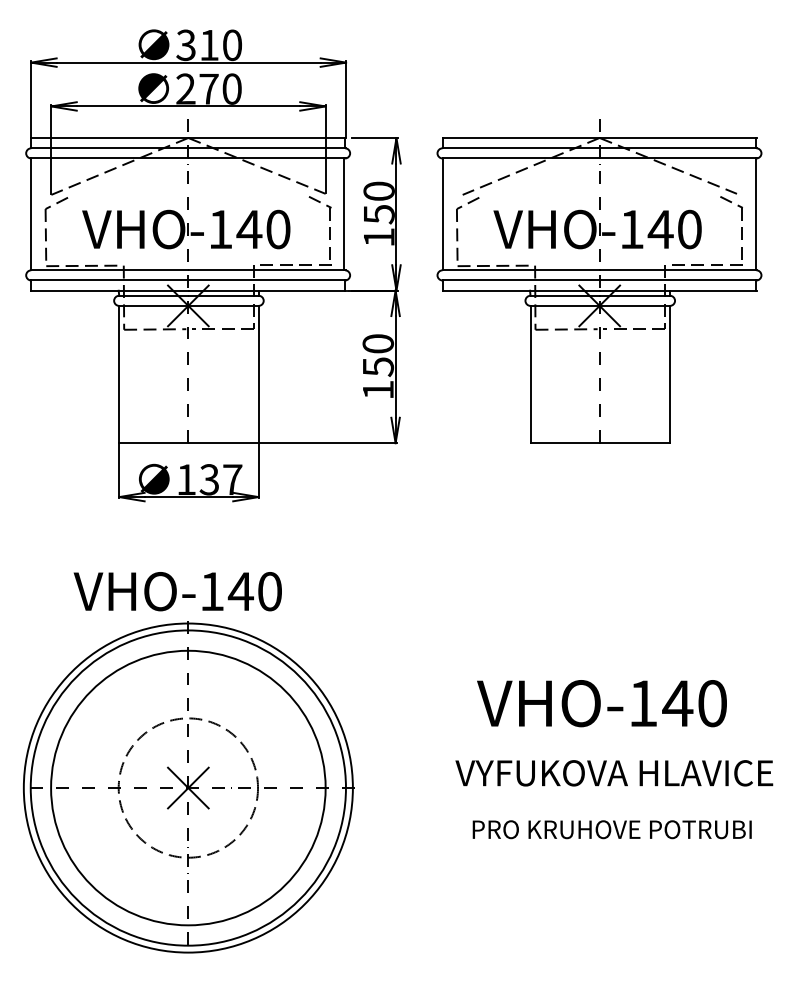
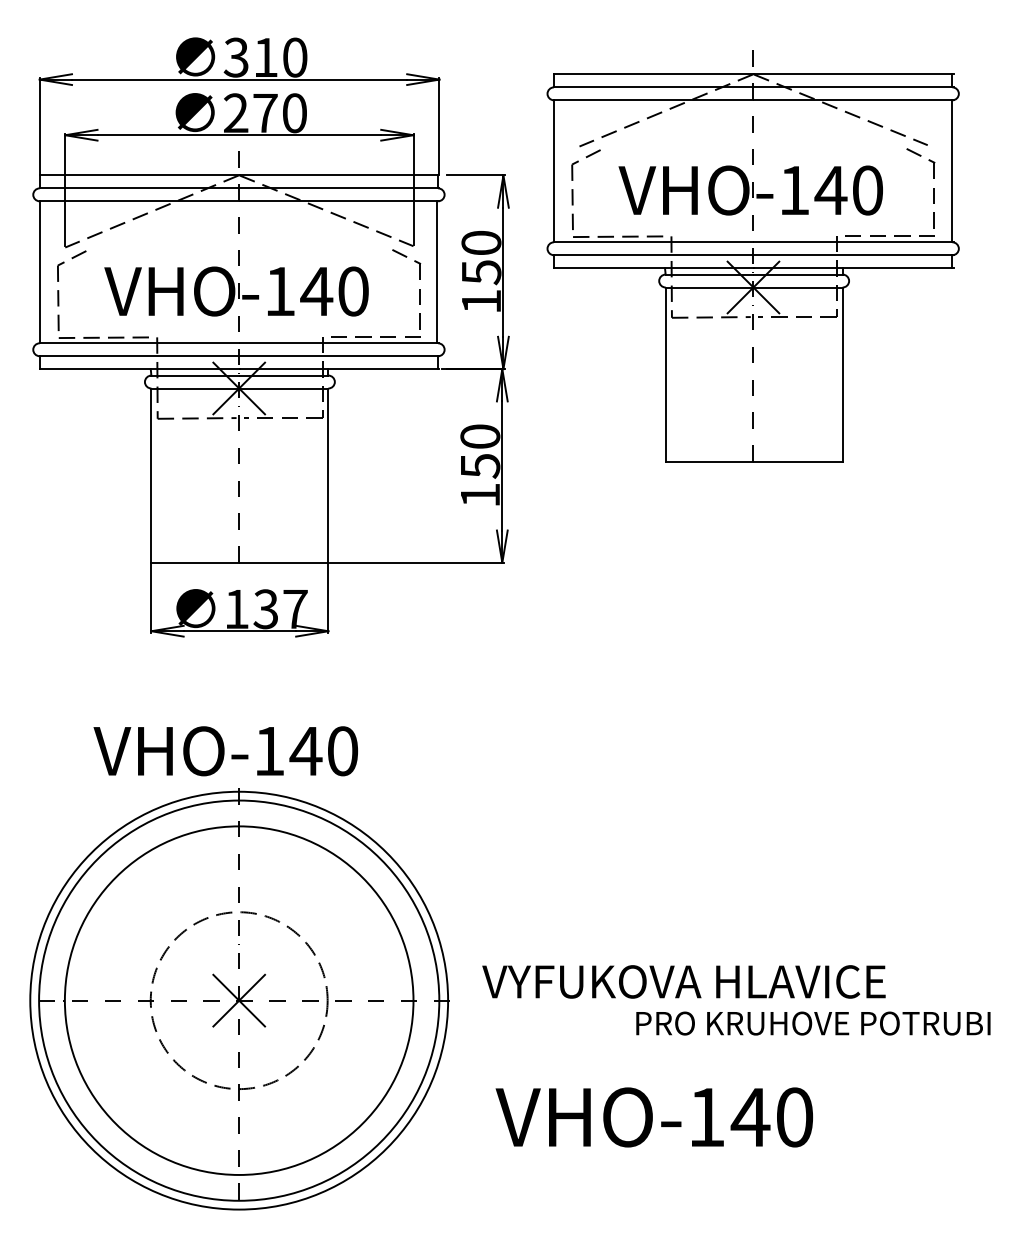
part: (598, 281) -> (752, 256), moved
text: (601, 703) -> (653, 1117), moved
text: (613, 772) -> (683, 981), moved
text: (612, 829) -> (813, 1023), moved

